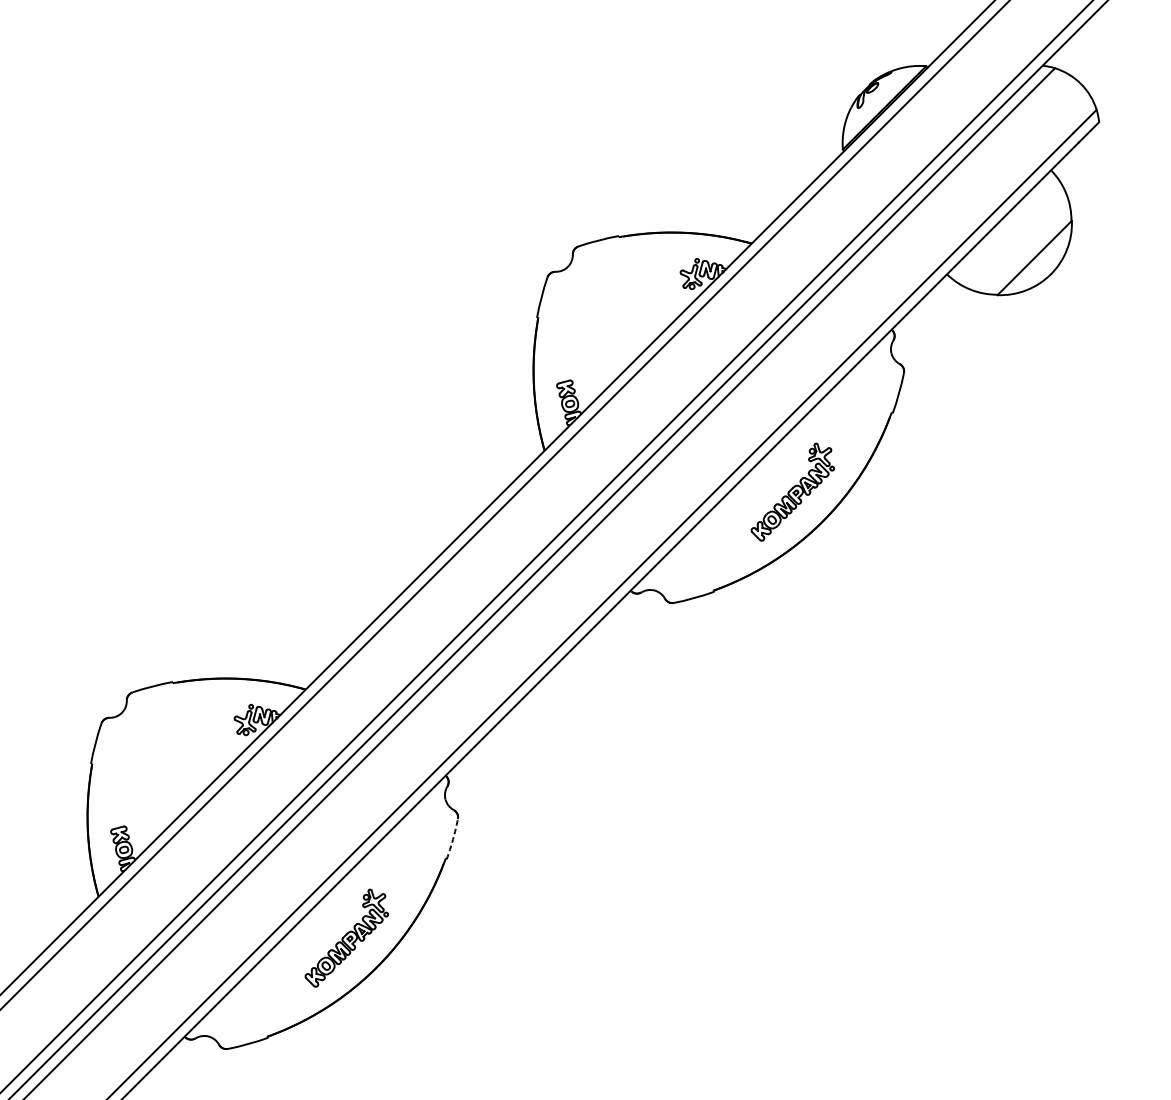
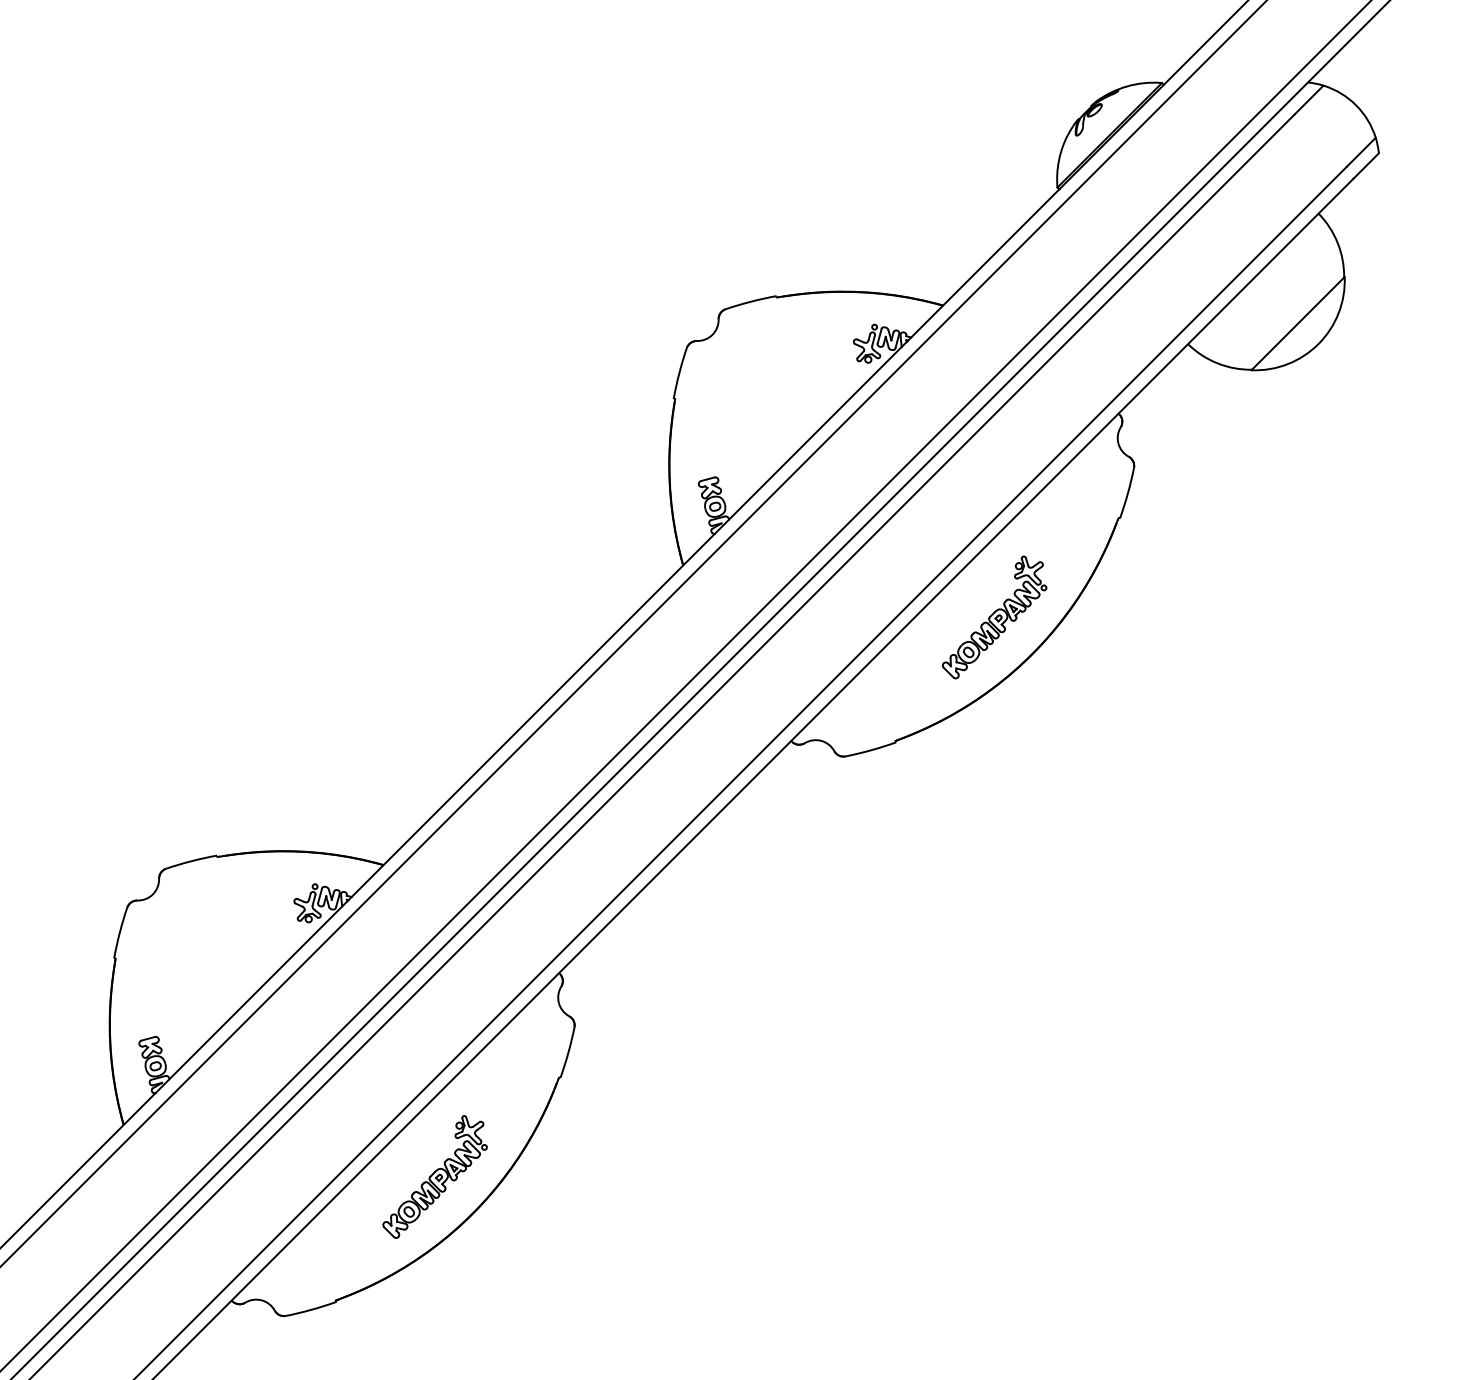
arc: (453, 839) -> (568, 1053), dashed -> solid

